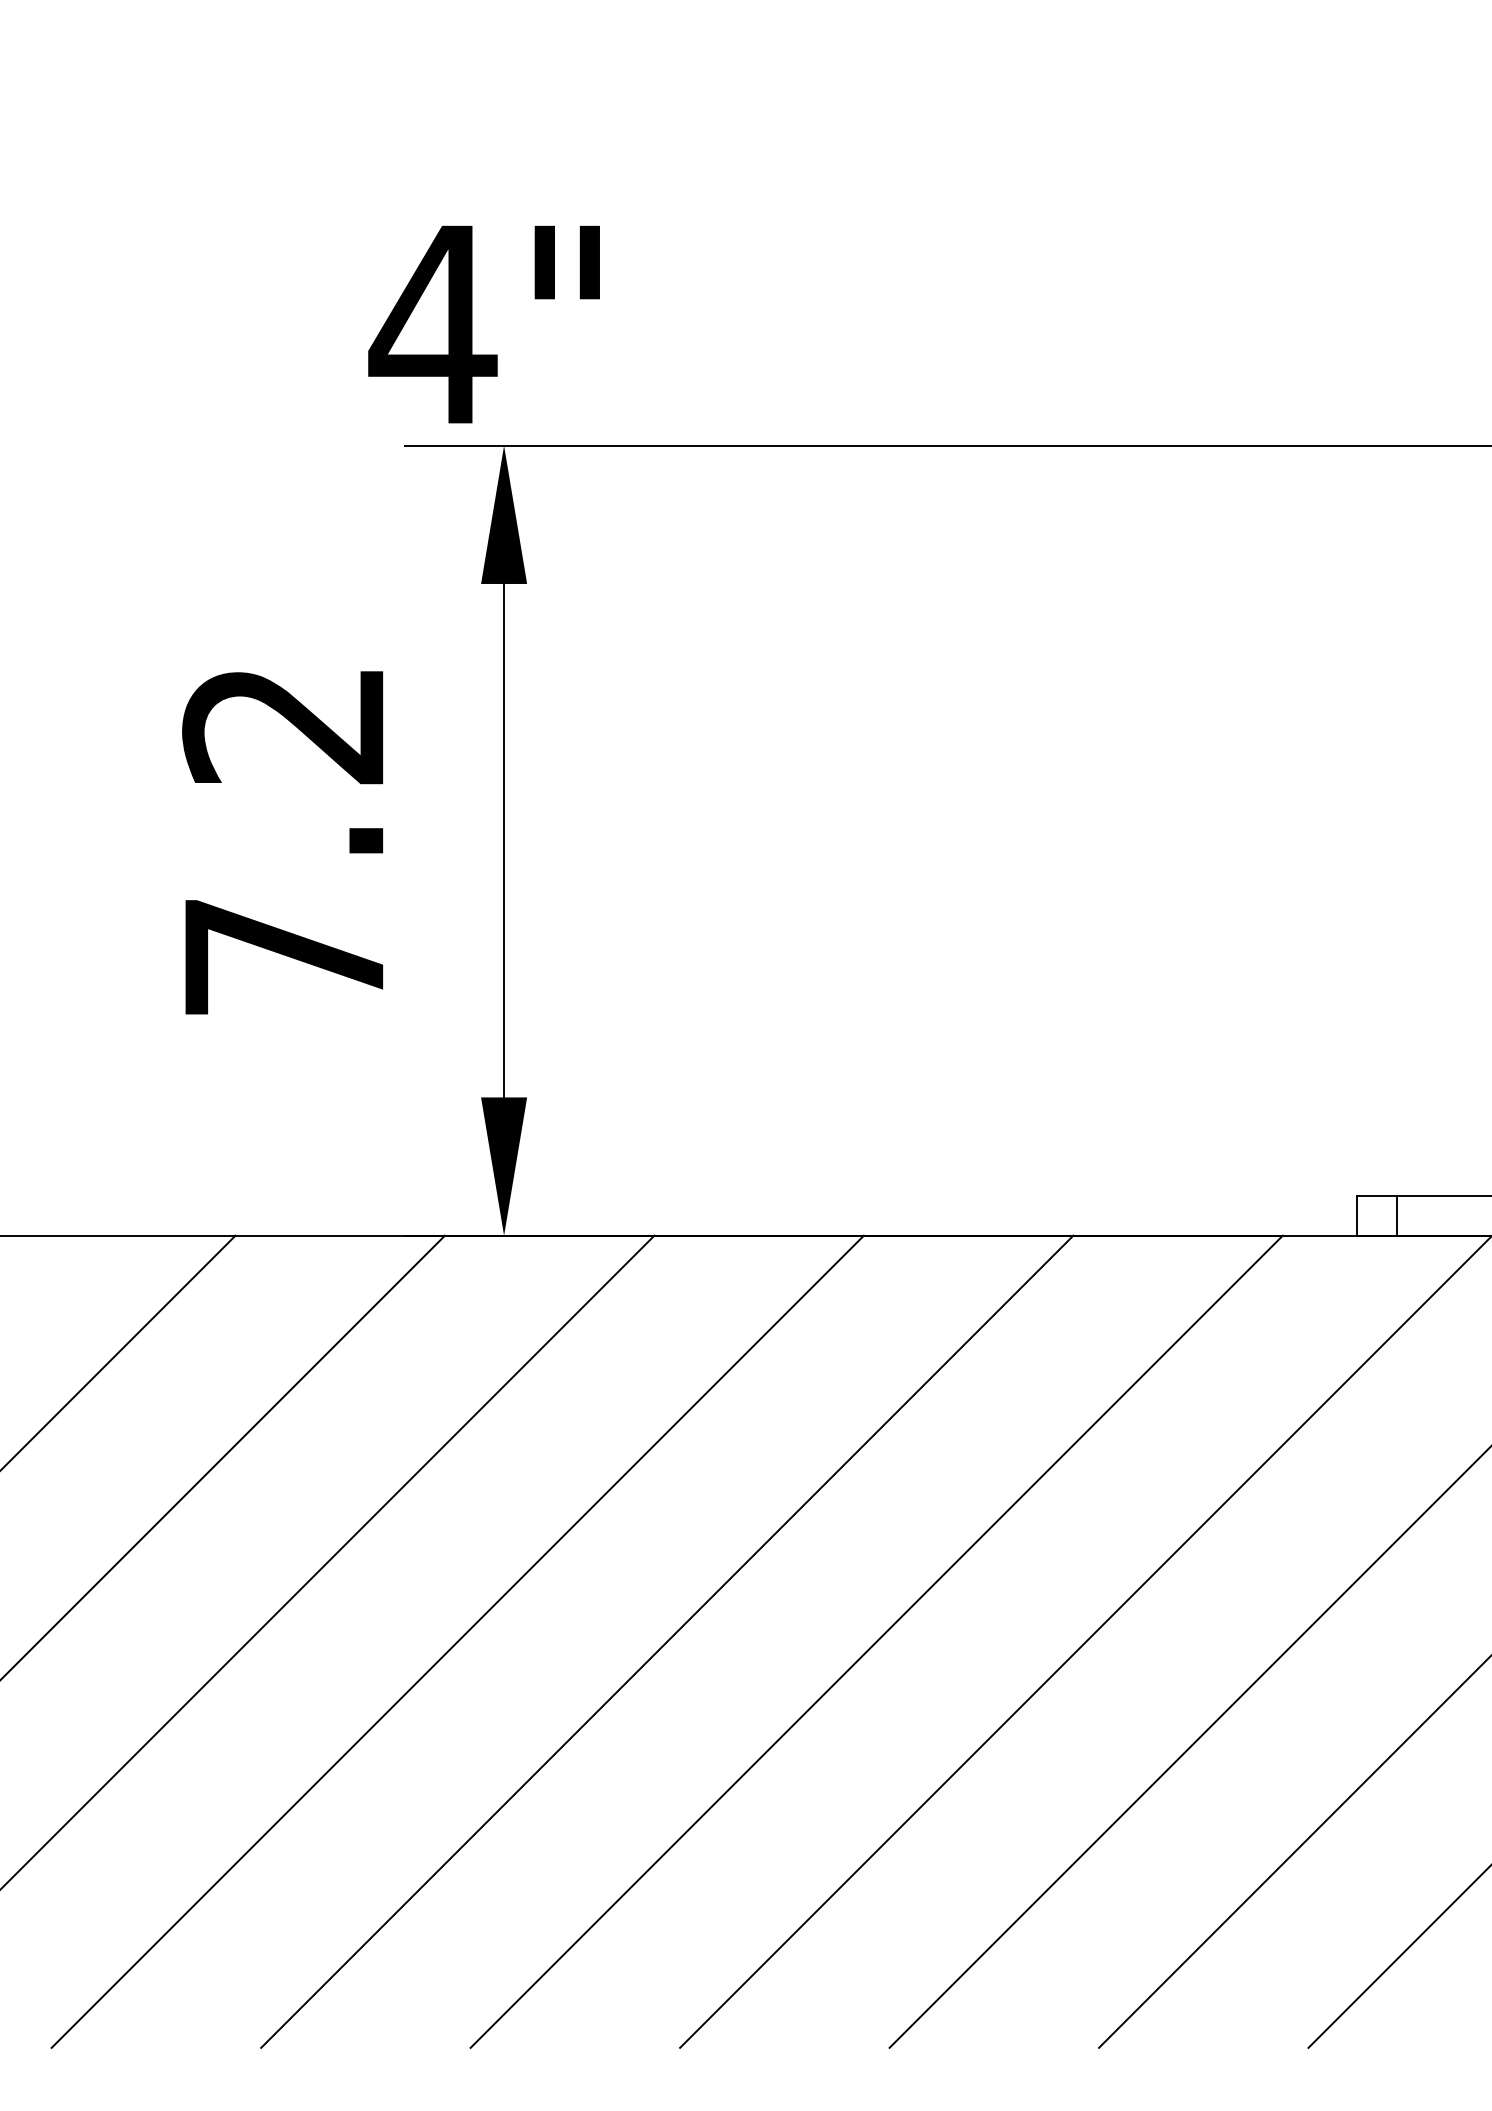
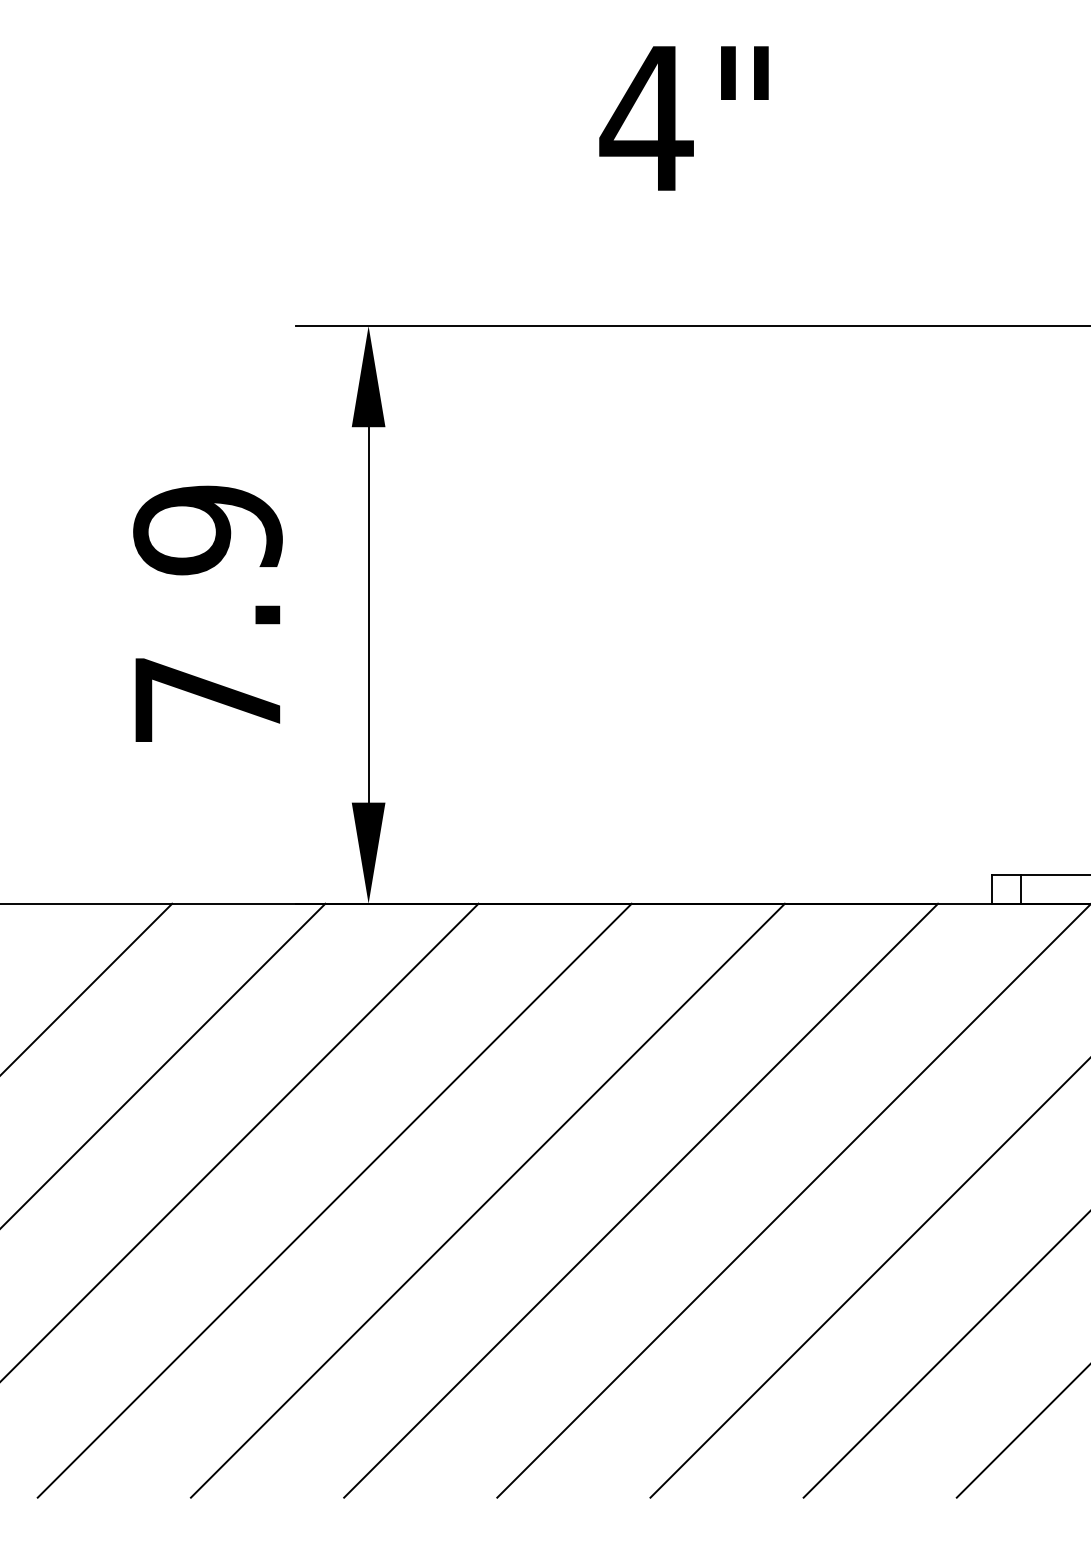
text: (483, 324) -> (683, 118), moved
text: (283, 725) -> (207, 530), 7.2 -> 7.9

